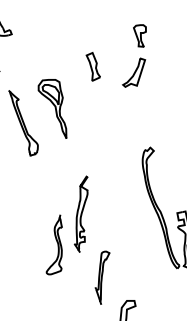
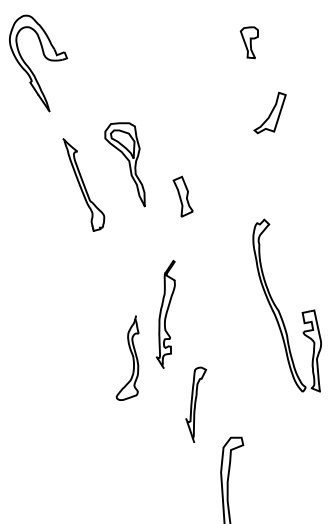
curve: (139, 35) -> (249, 42), moved
curve: (92, 67) -> (181, 197), moved
curve: (134, 73) -> (270, 113), moved

